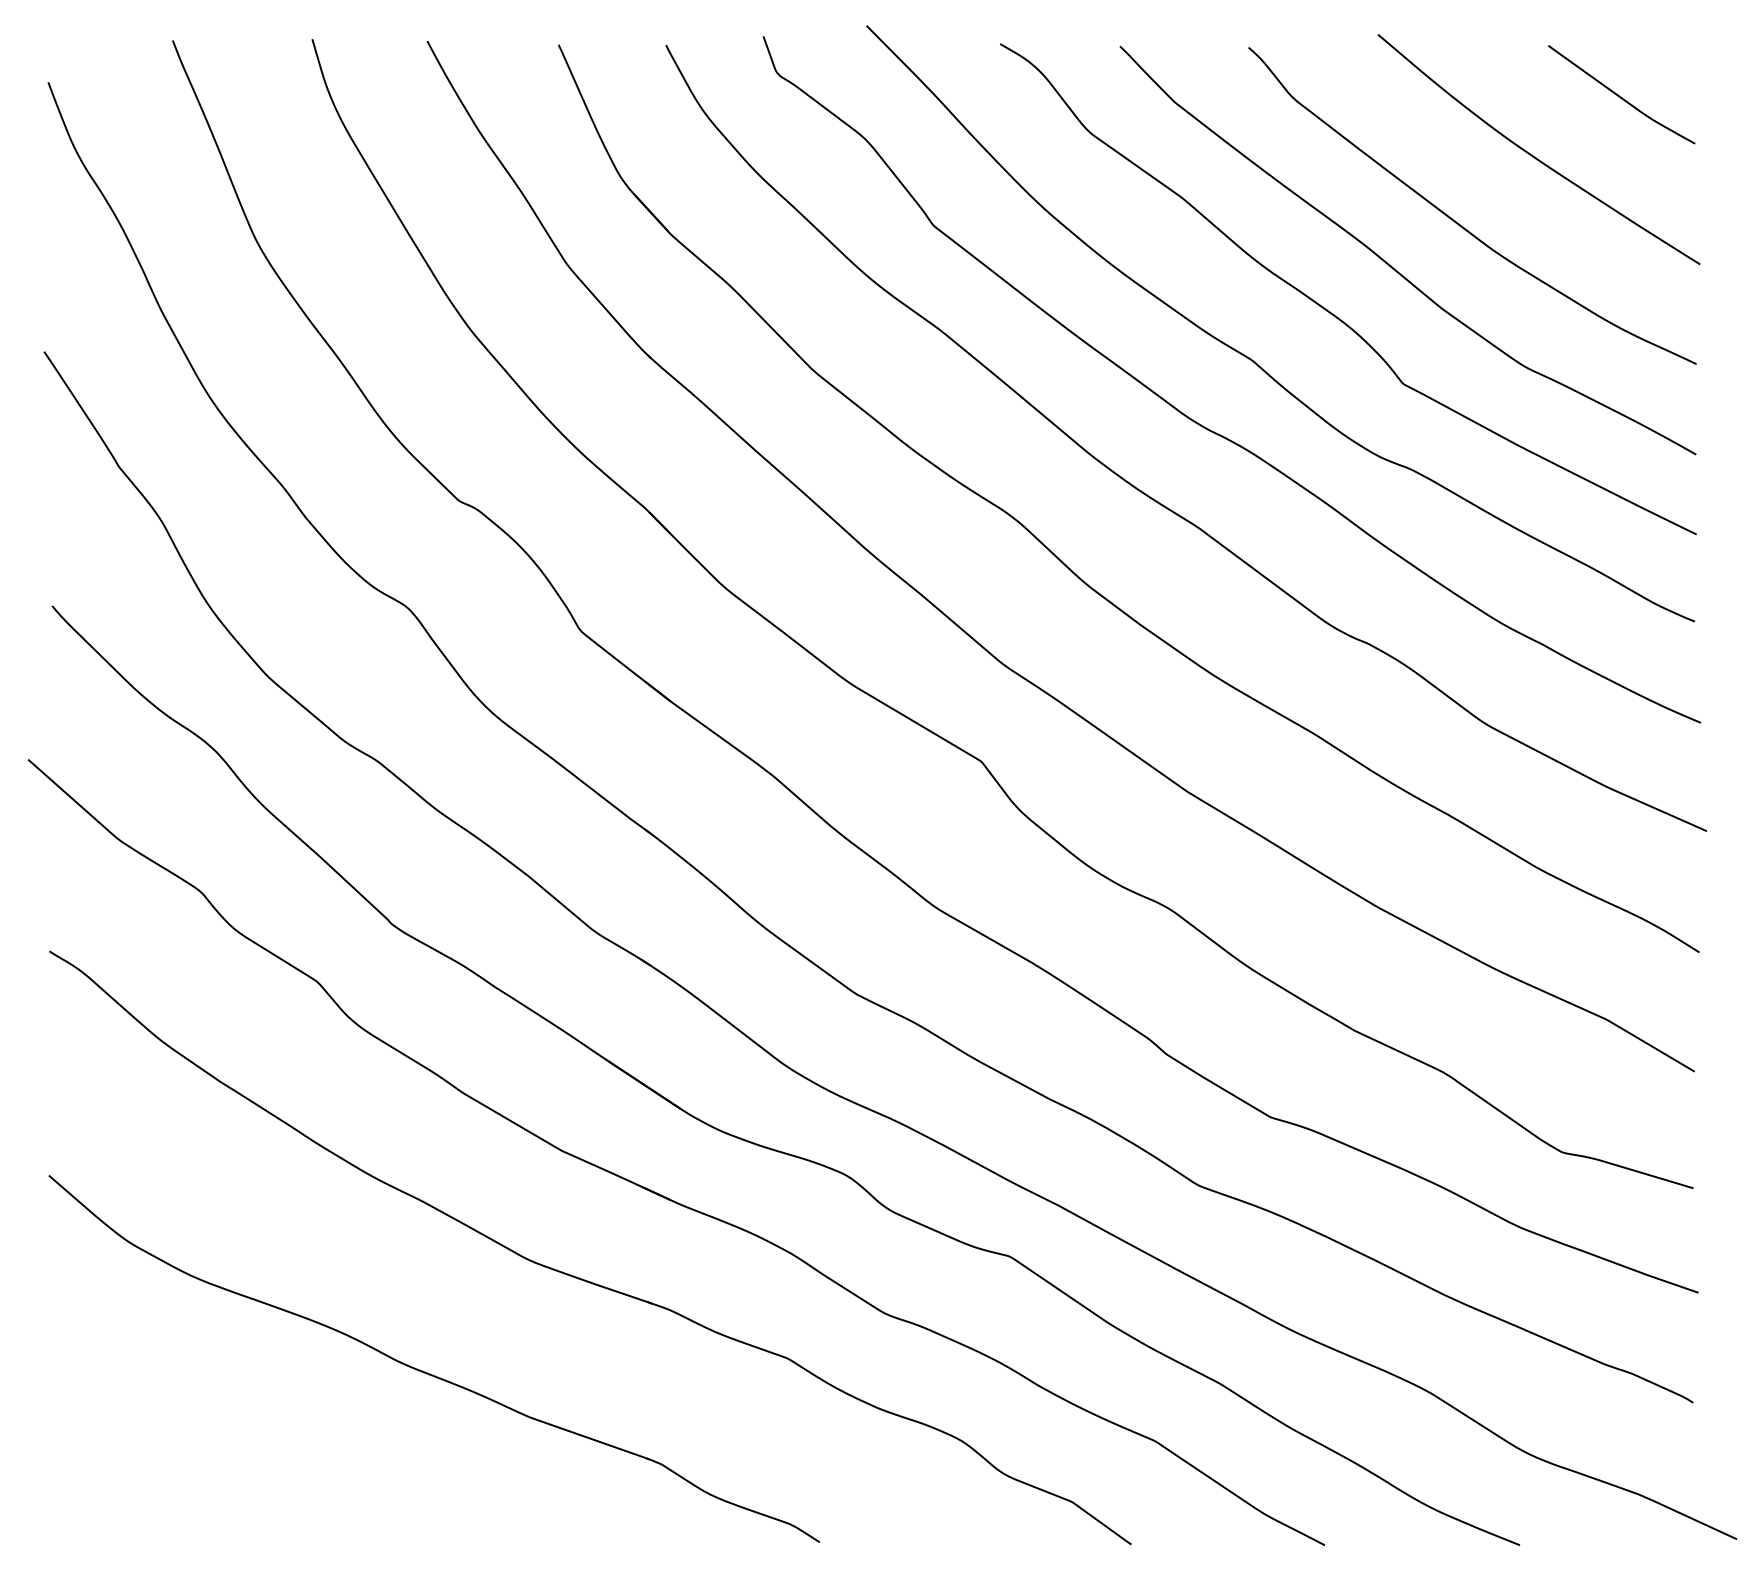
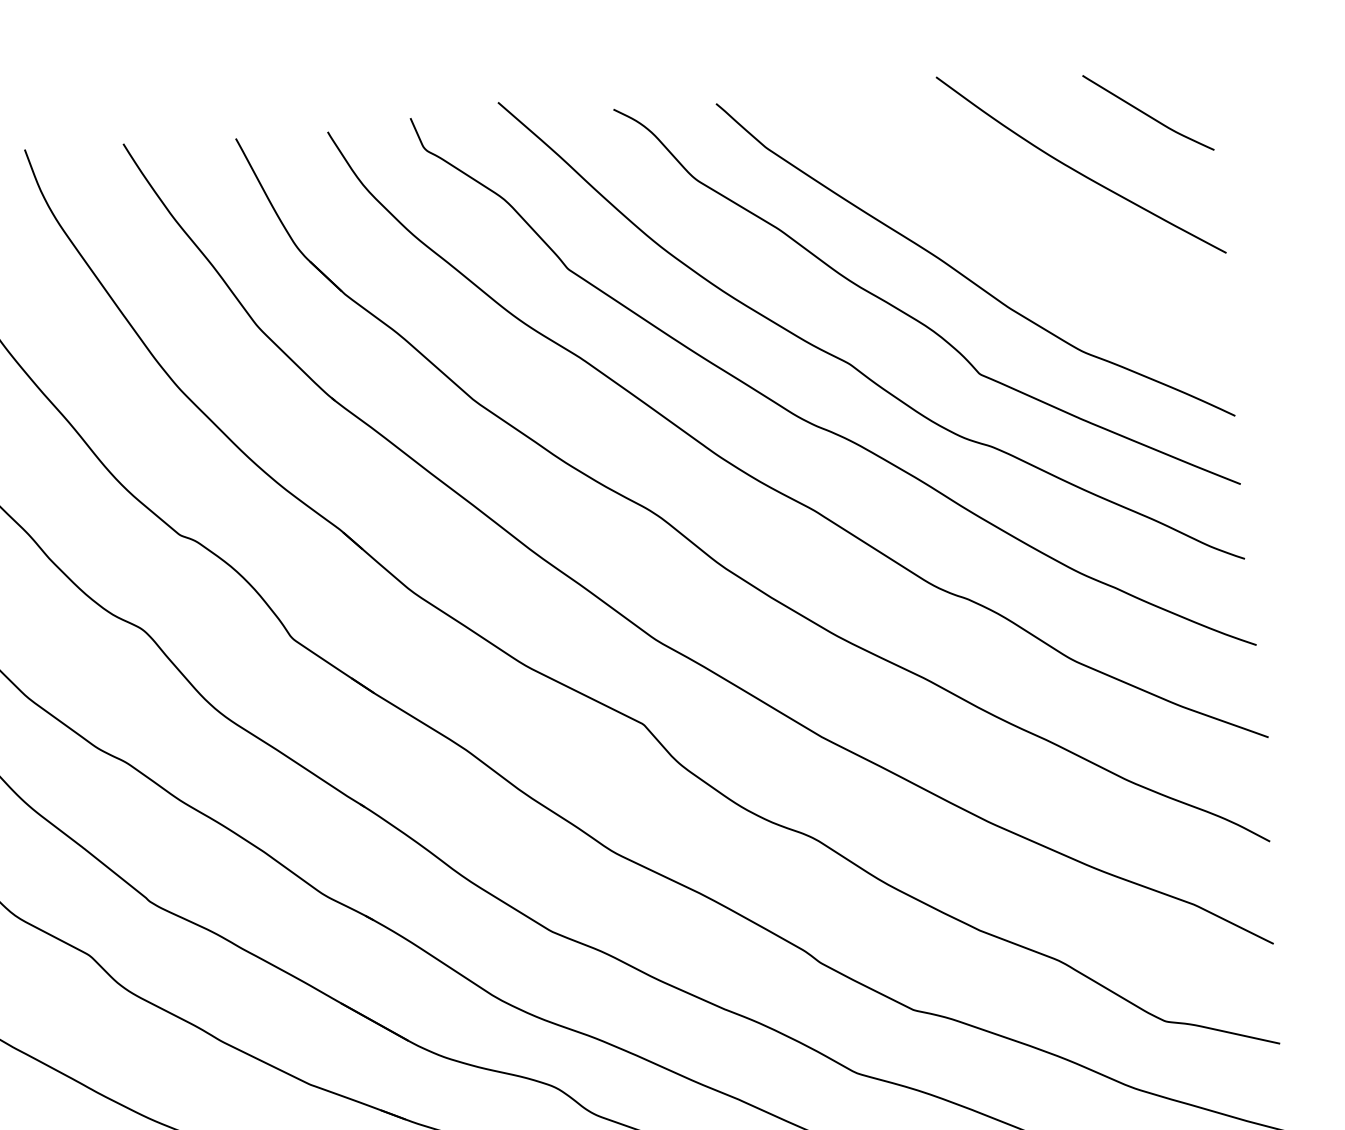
curve: (1459, 223) -> (1017, 233), removed

